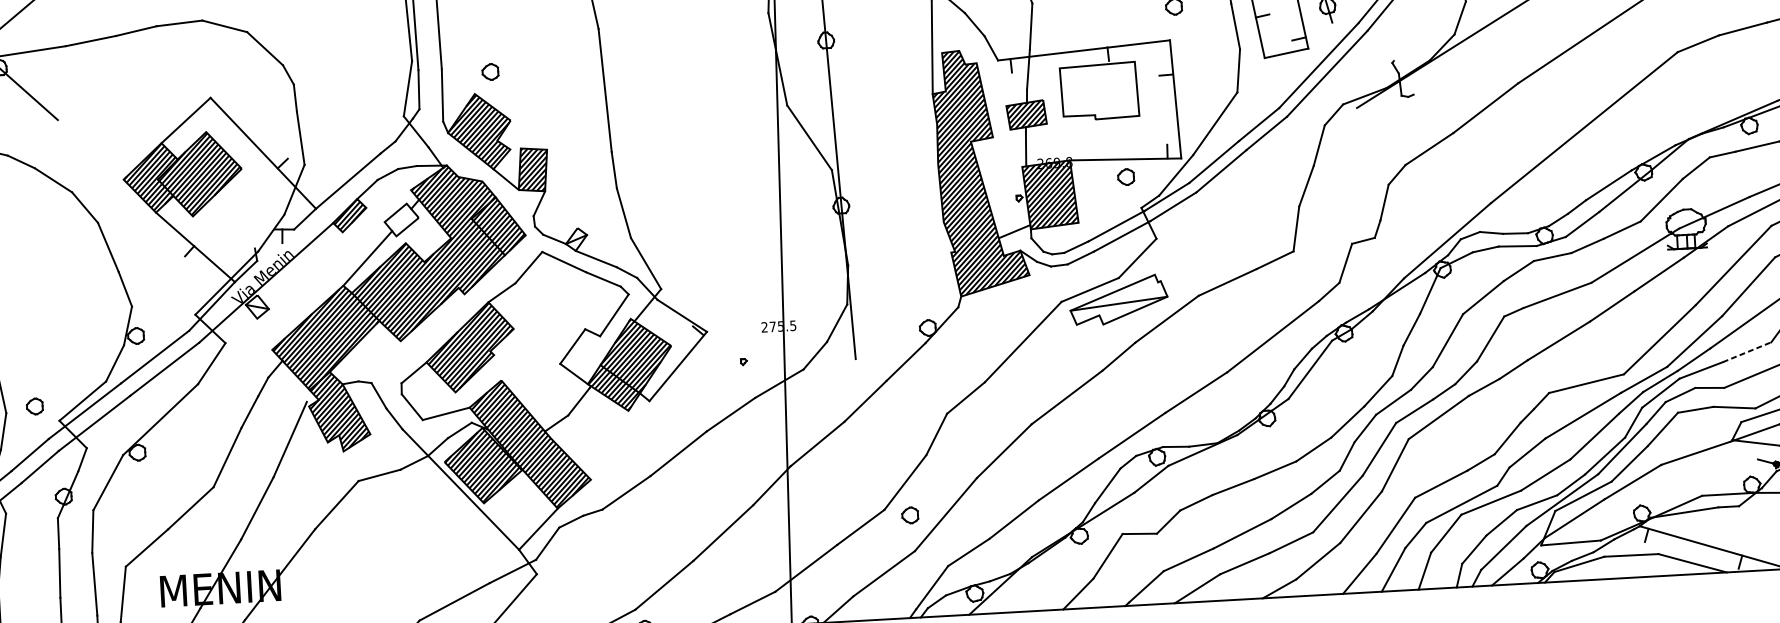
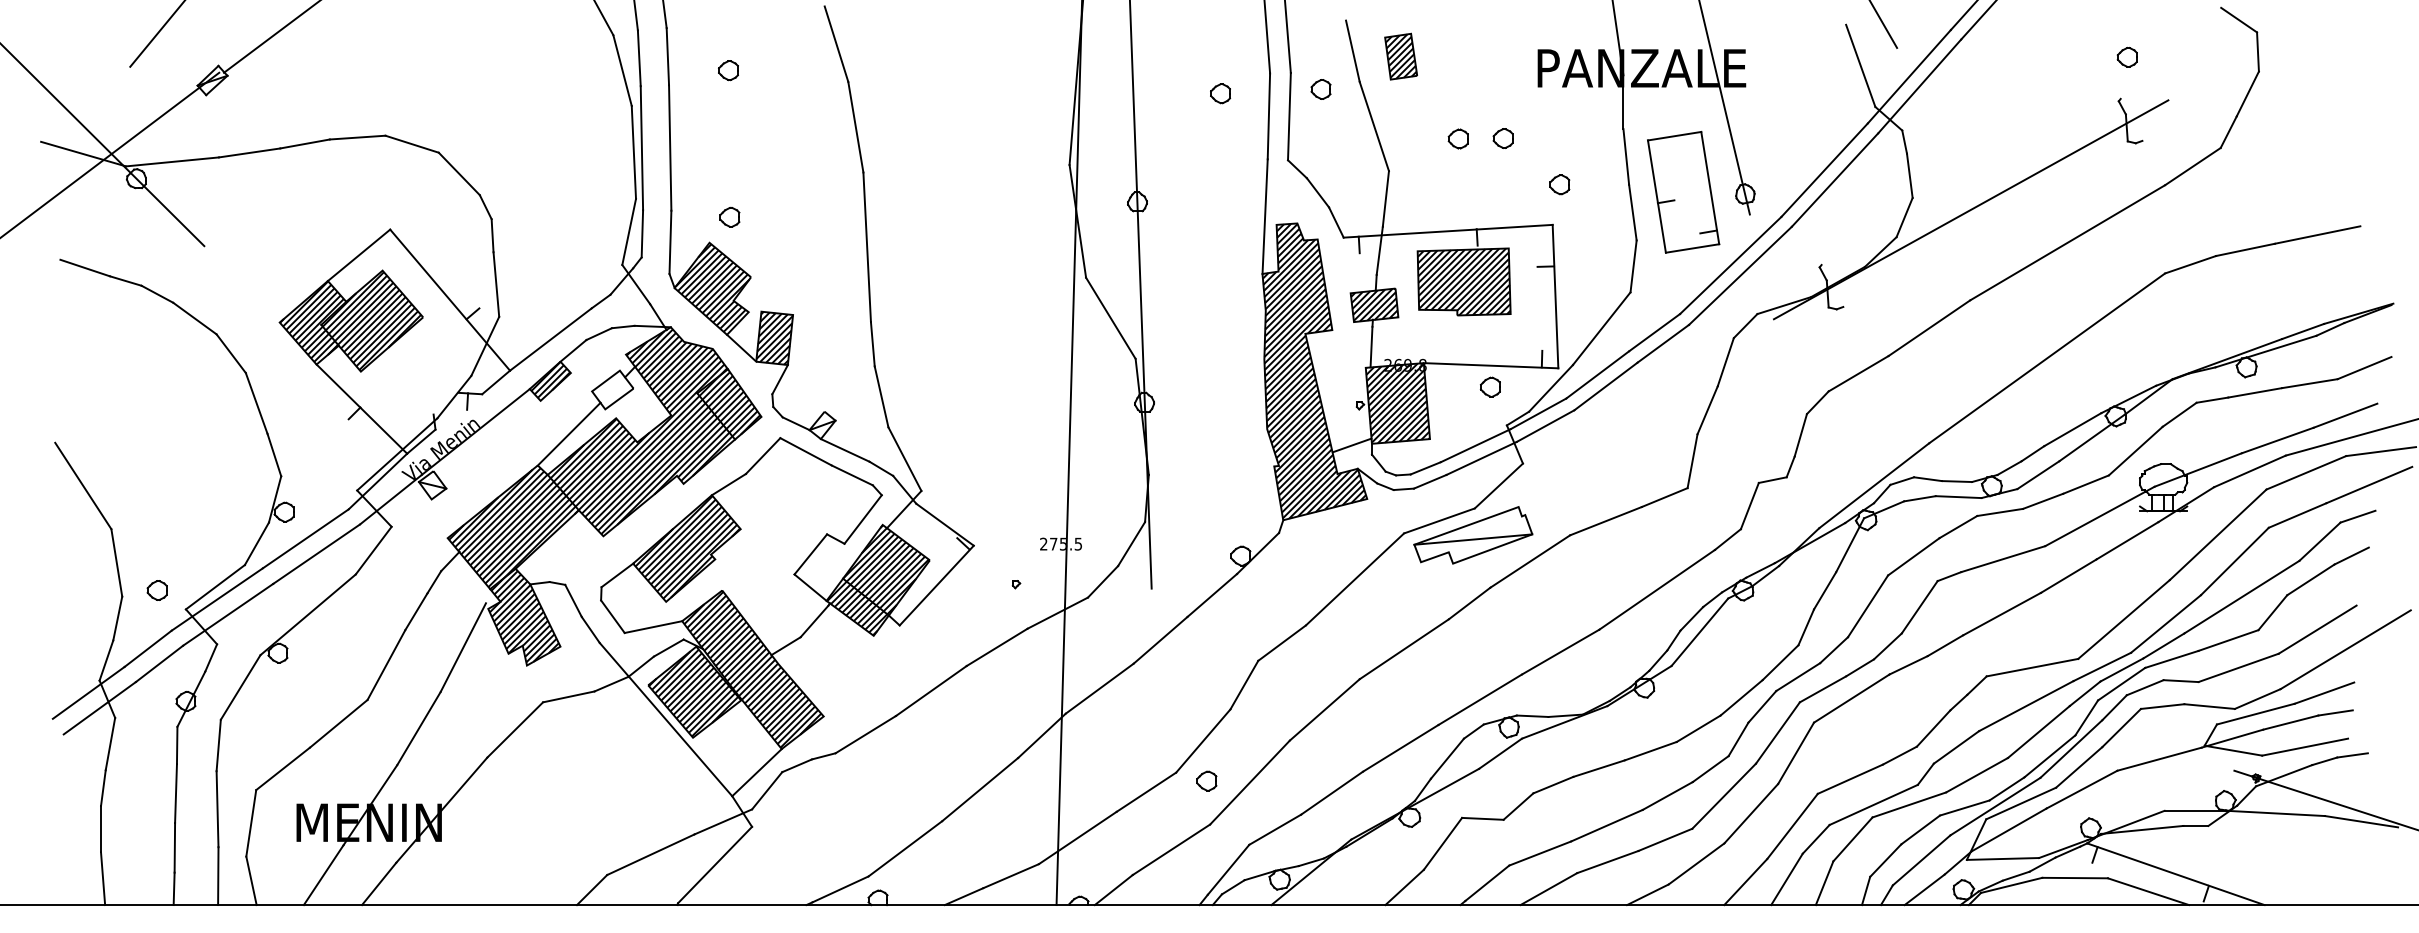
hatch: (1098, 91) -> (1463, 281), added
line: (1747, 352) -> (2228, 640), dashed -> solid

